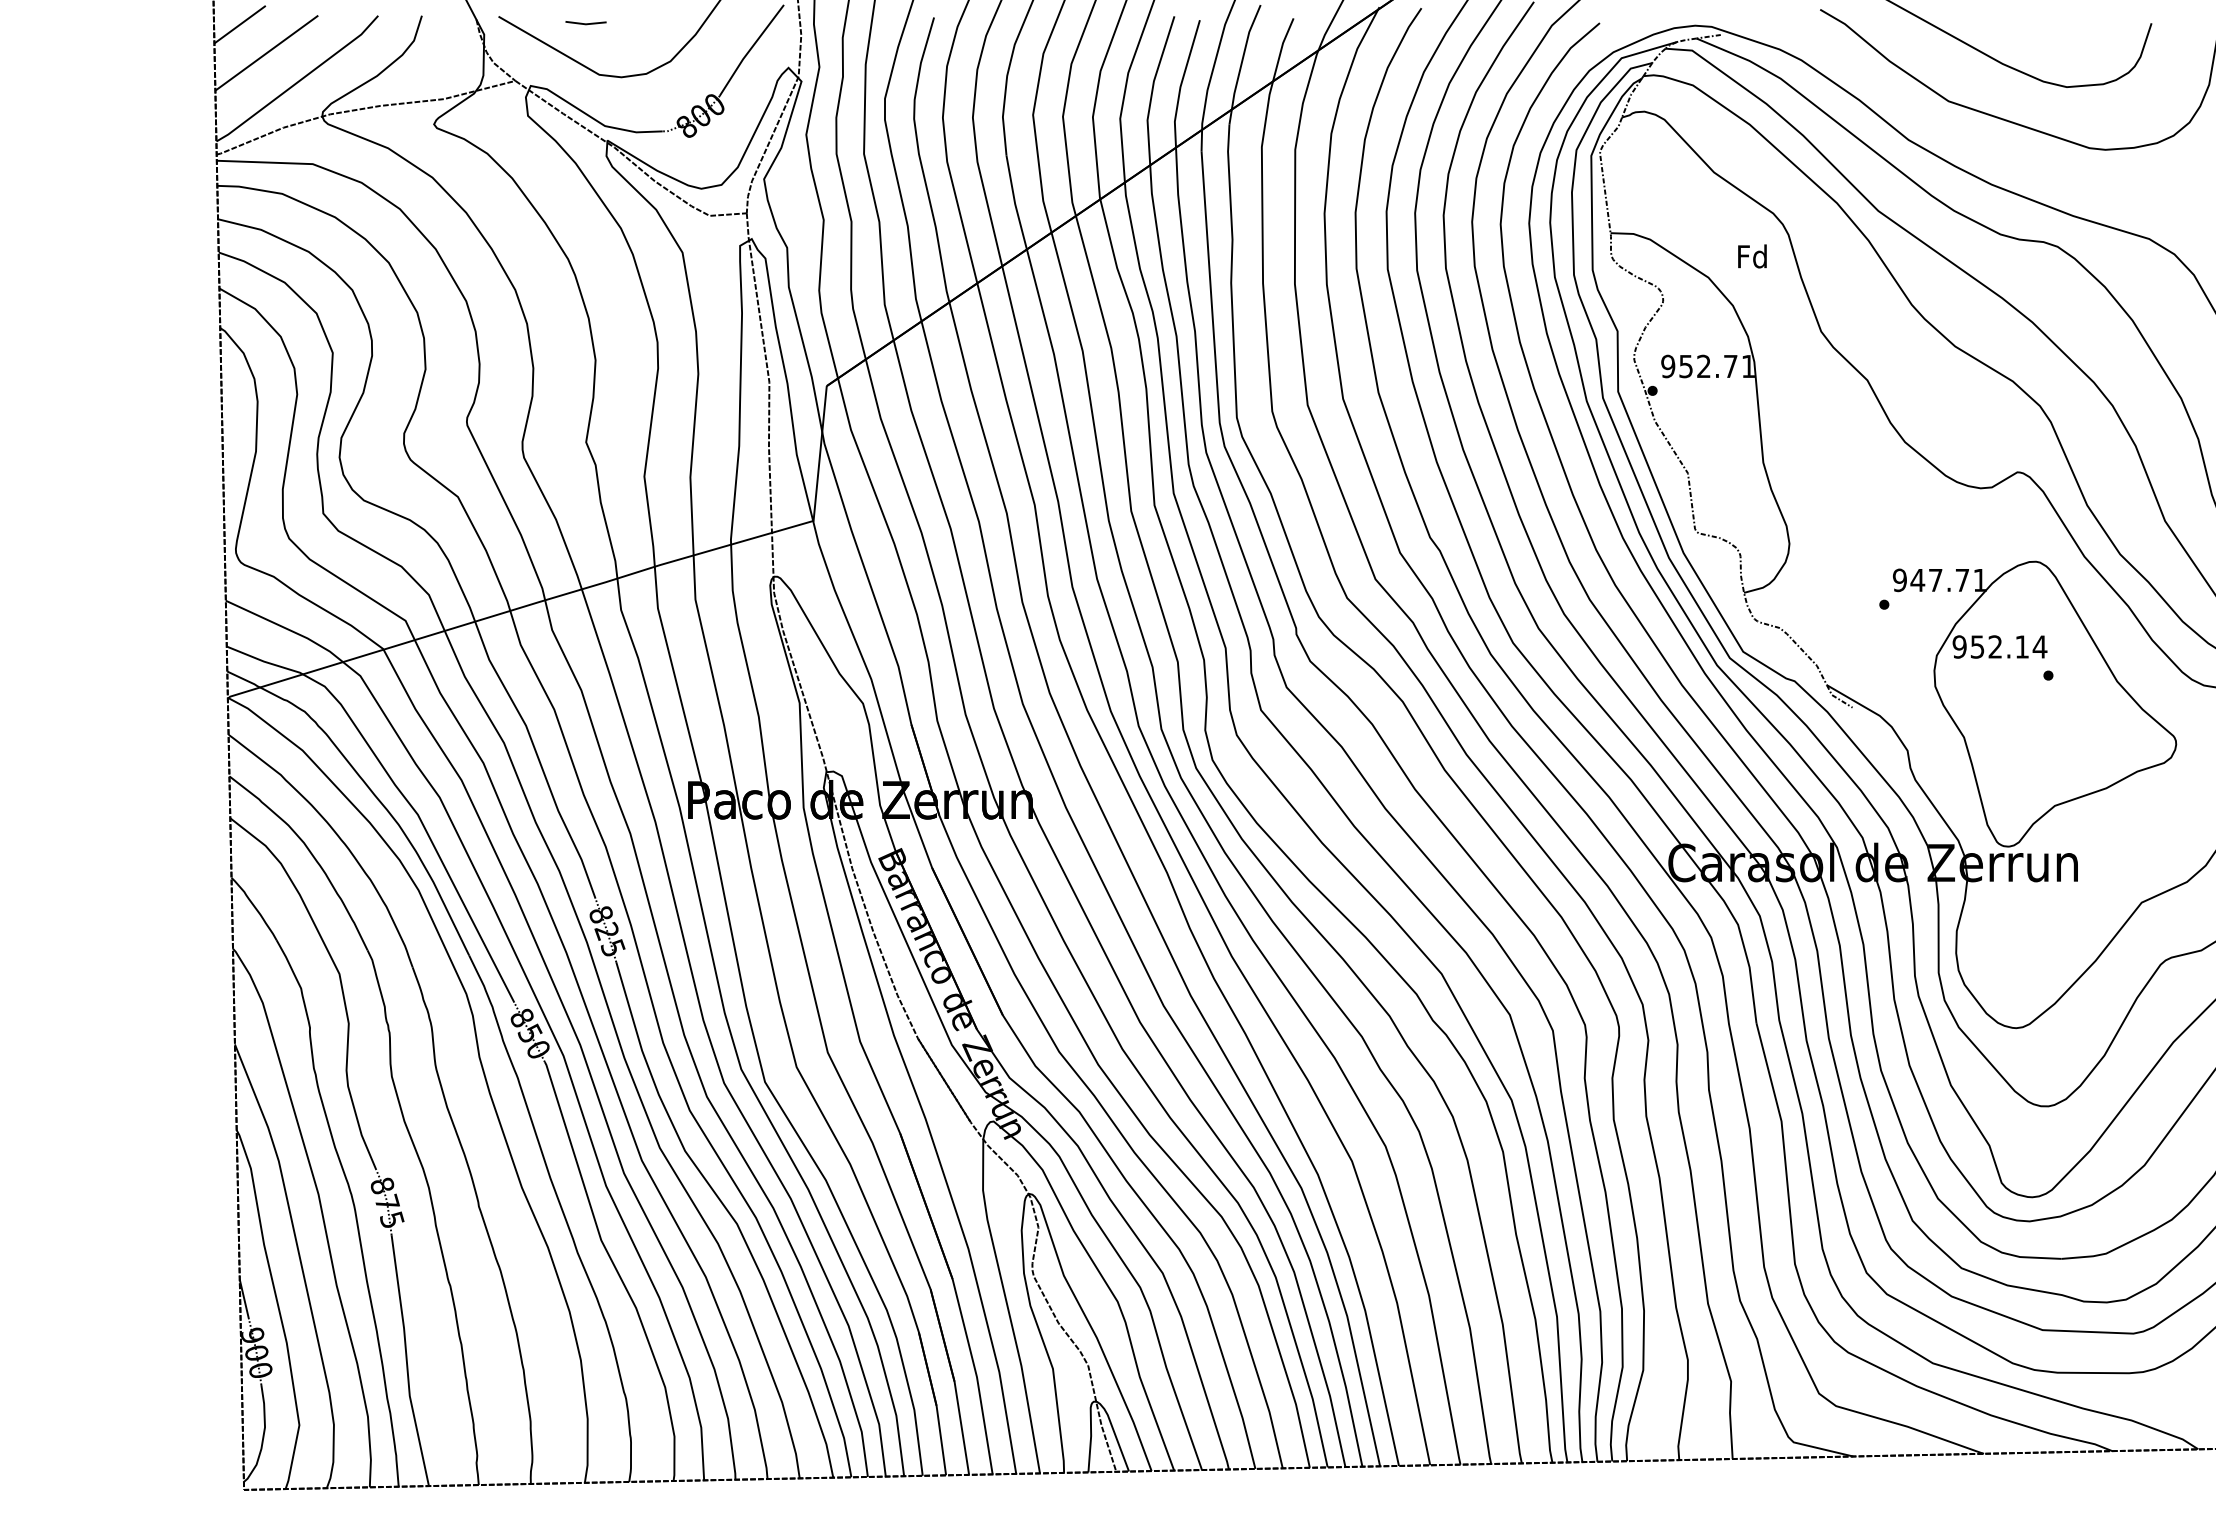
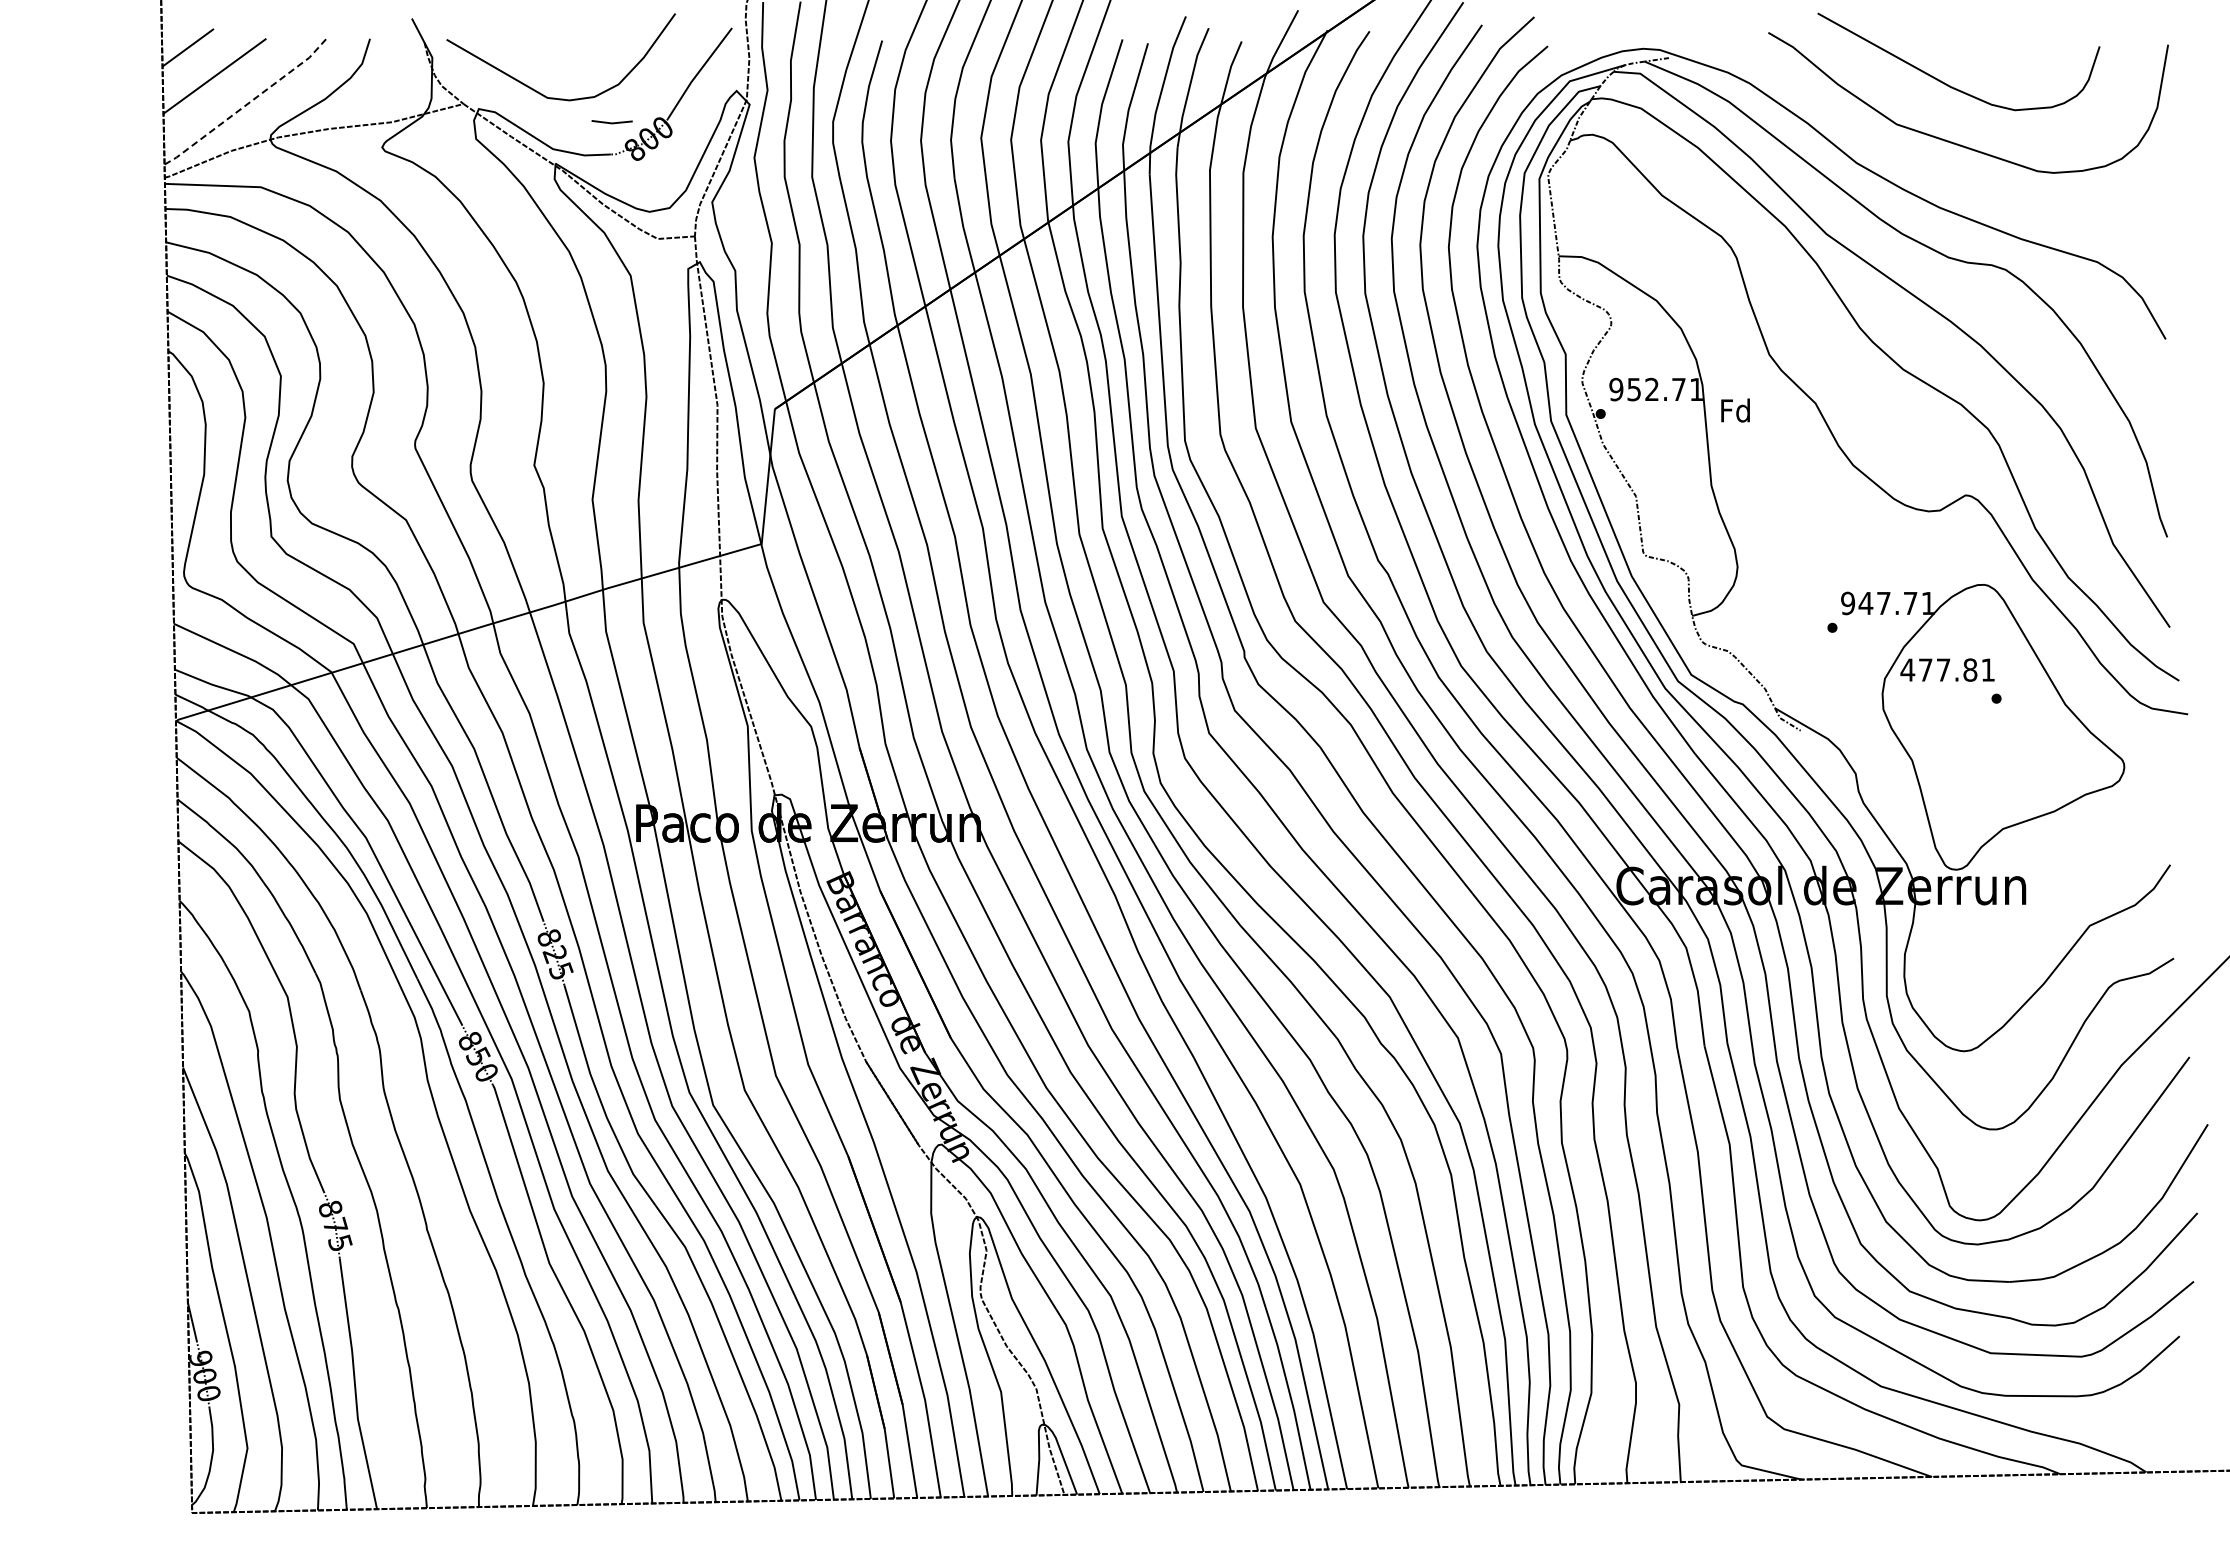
line: (585, 23) -> (611, 122), moved
line: (300, 80) -> (248, 103), solid -> dashed
text: (1752, 256) -> (1735, 410), moved
text: (1999, 646) -> (1947, 669), 952.14 -> 477.81

